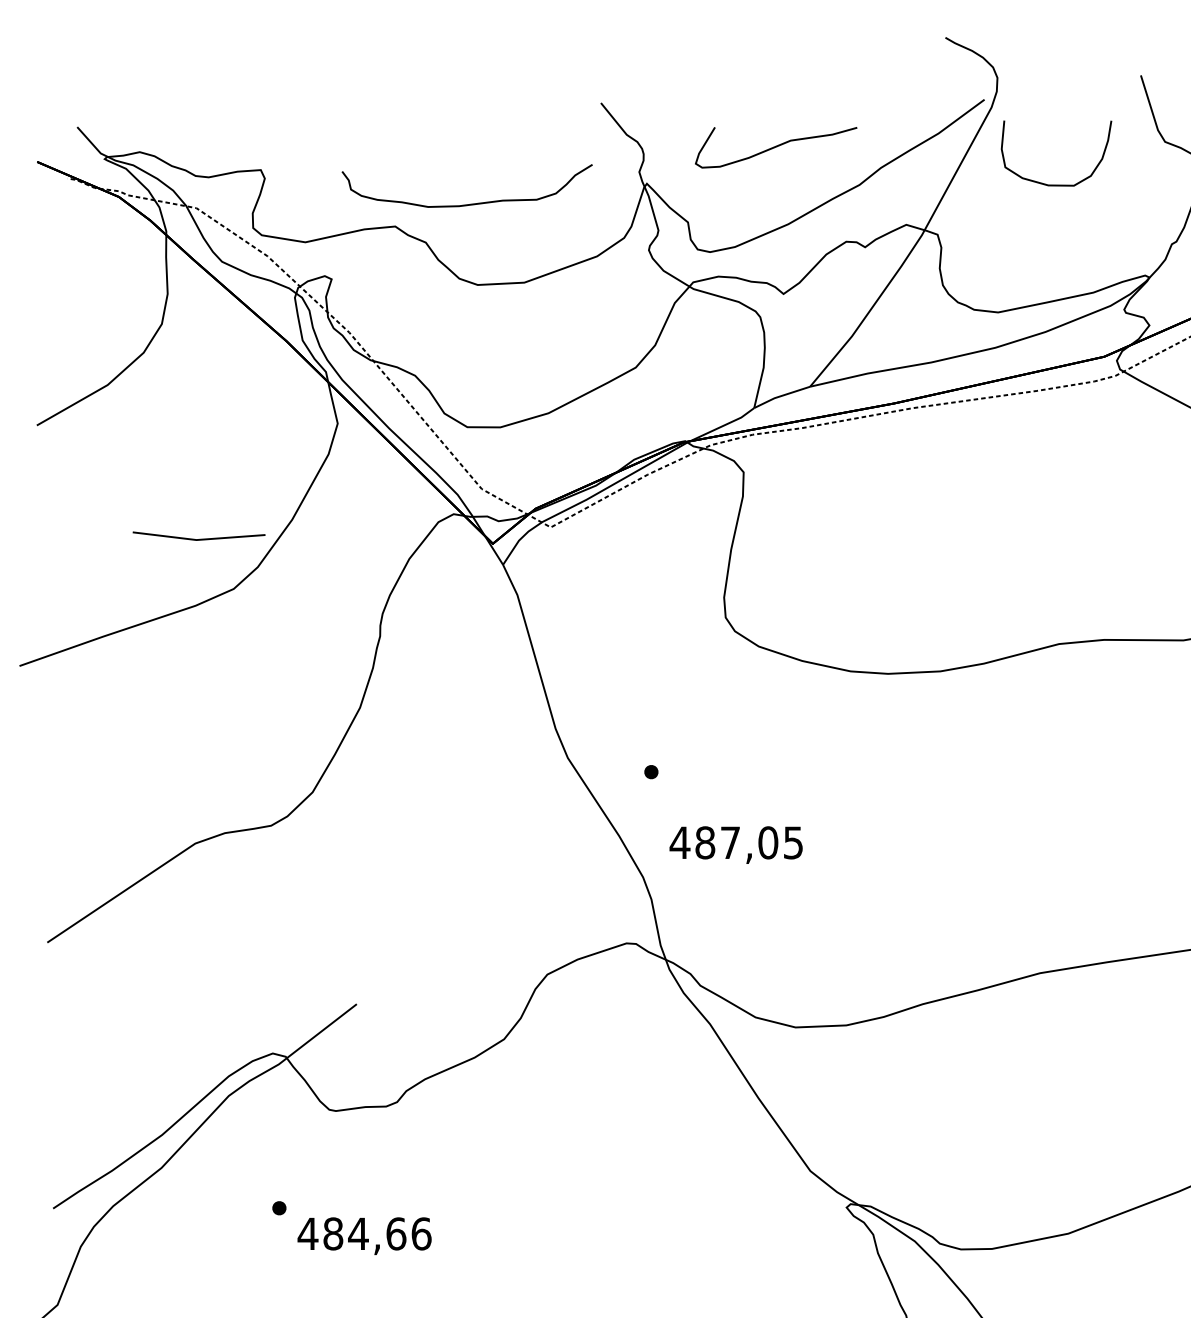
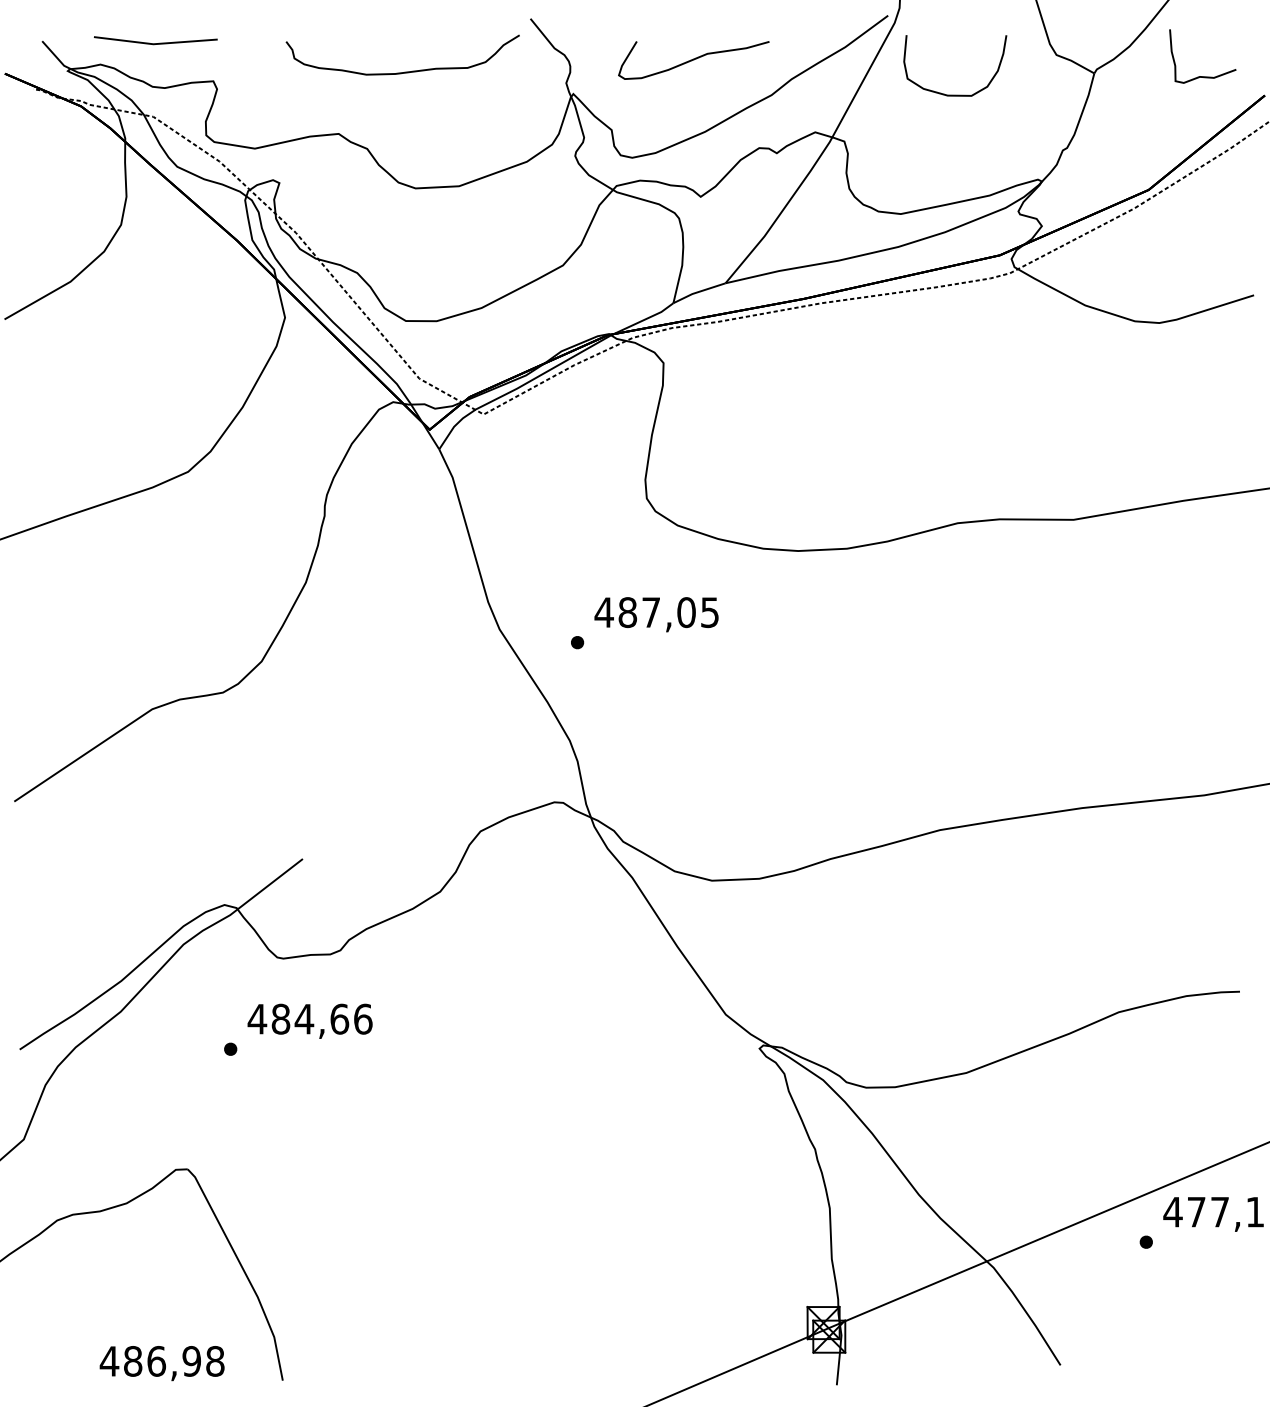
curve: (469, 203) -> (404, 71), moved
line: (198, 539) -> (155, 43), moved
text: (736, 844) -> (656, 614), moved
text: (363, 1235) -> (309, 1020), moved

